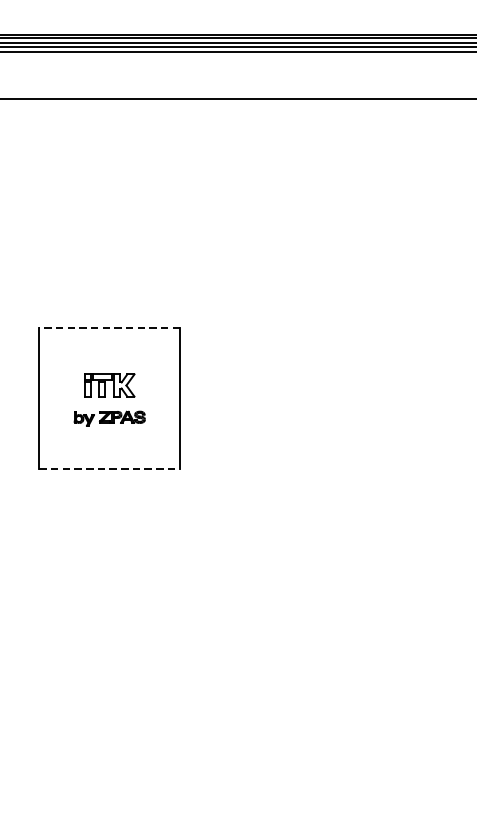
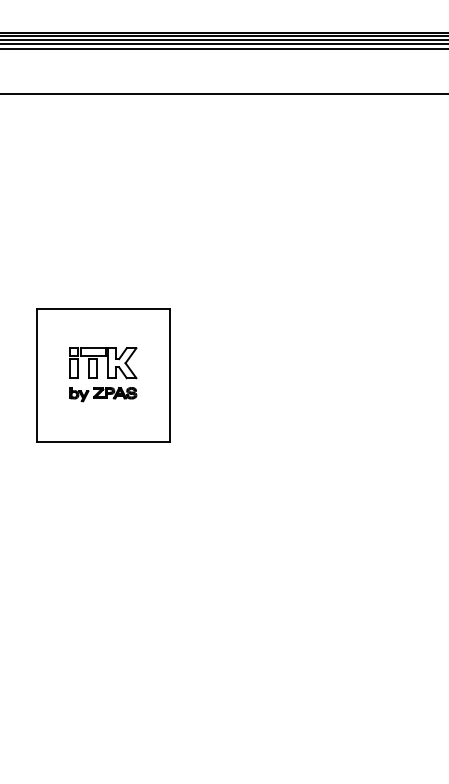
line: (108, 328) -> (102, 309), dashed -> solid
part: (110, 385) -> (103, 363), size x1.43
line: (110, 468) -> (103, 441), dashed -> solid

